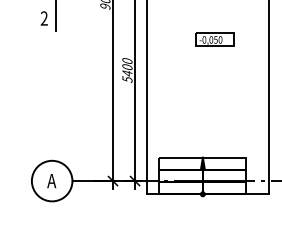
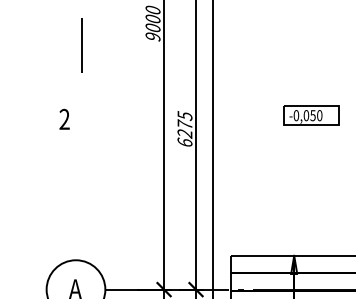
text: (43, 18) -> (63, 119), moved
part: (214, 39) -> (311, 115), moved
text: (127, 69) -> (185, 128), 5400 -> 6275

